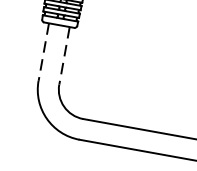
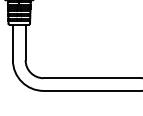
line: (43, 51) -> (12, 42), dashed -> solid
line: (64, 55) -> (25, 42), dashed -> solid

